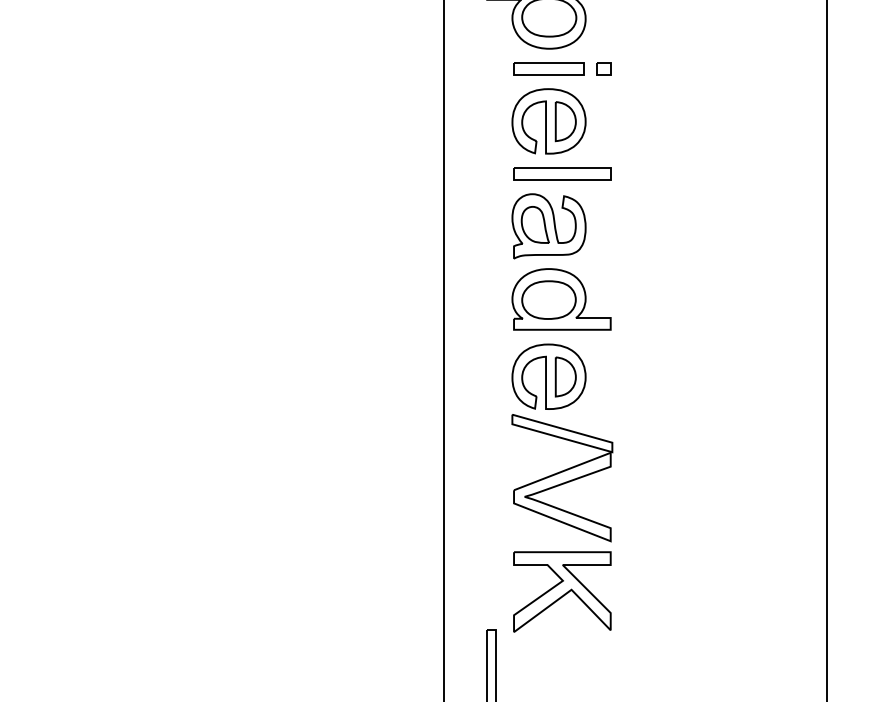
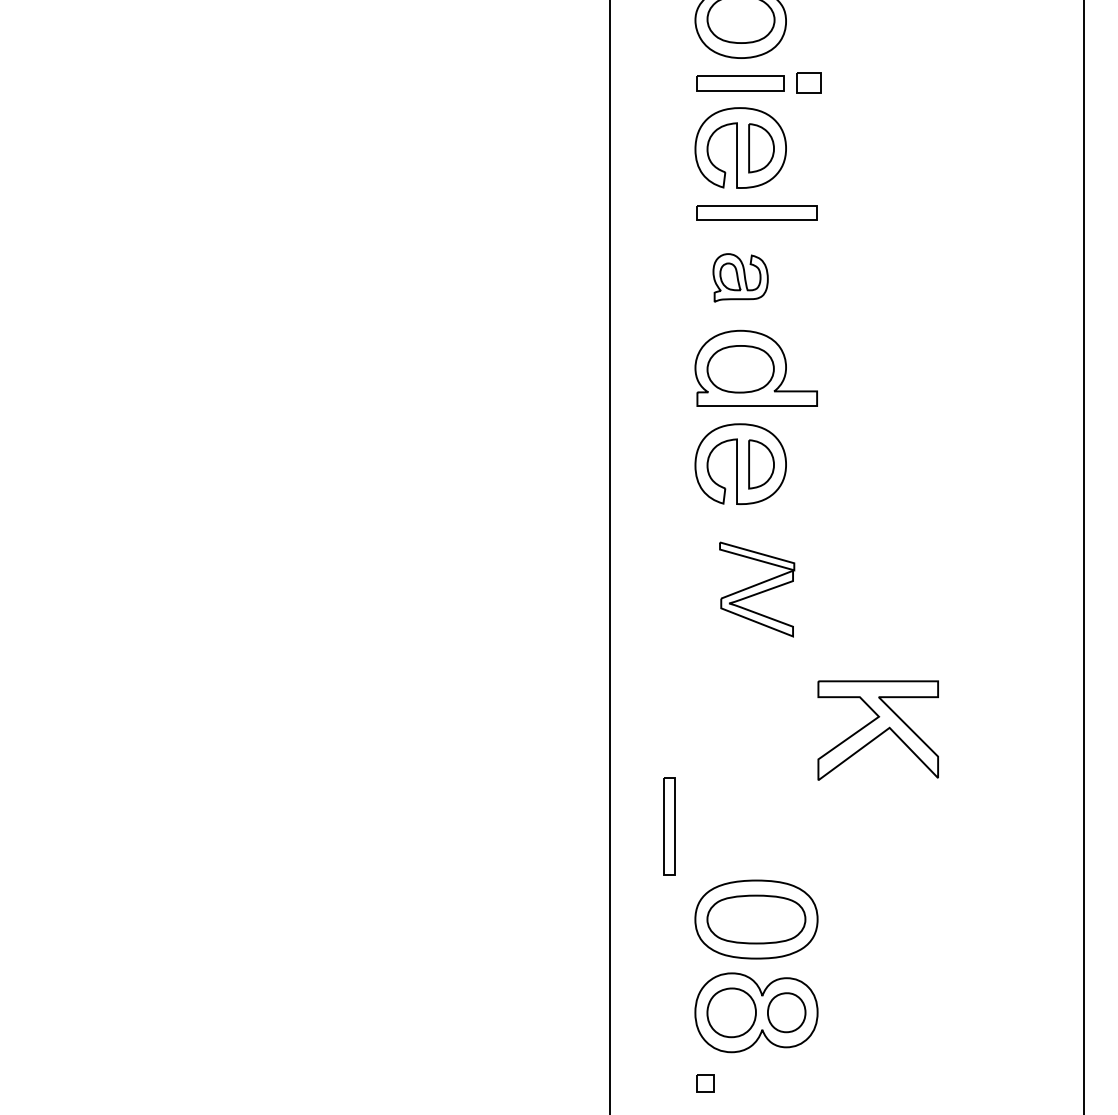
part: (603, 69) -> (808, 83), size x1.4
part: (548, 225) -> (740, 277), size x0.6
part: (561, 478) -> (756, 589), size x0.6
part: (561, 591) -> (877, 730), moved

